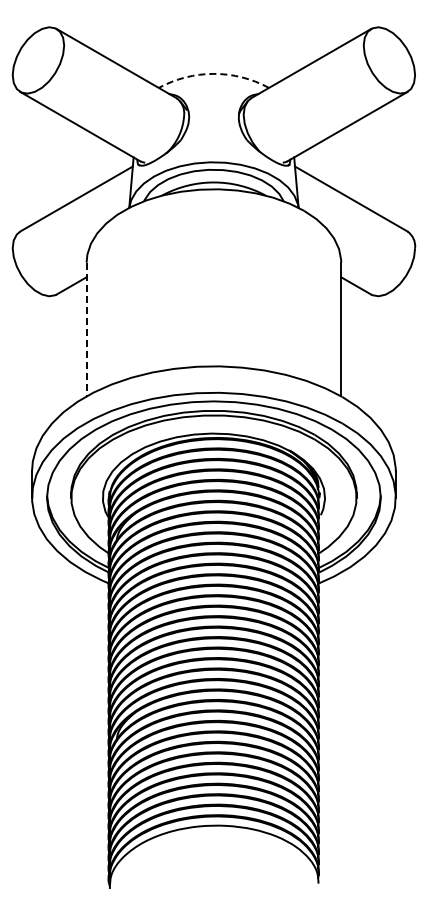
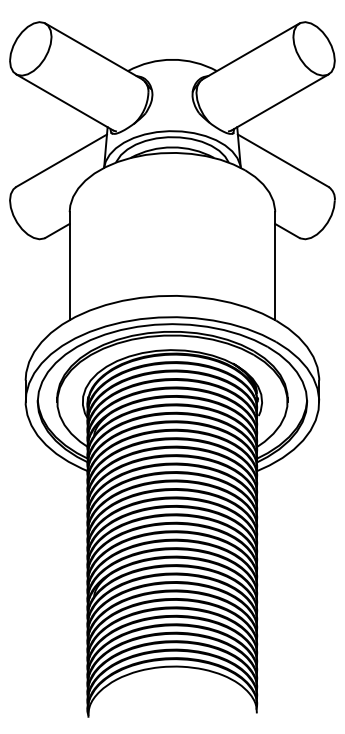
arc: (213, 73) -> (172, 59), dashed -> solid
line: (86, 329) -> (69, 266), dashed -> solid

